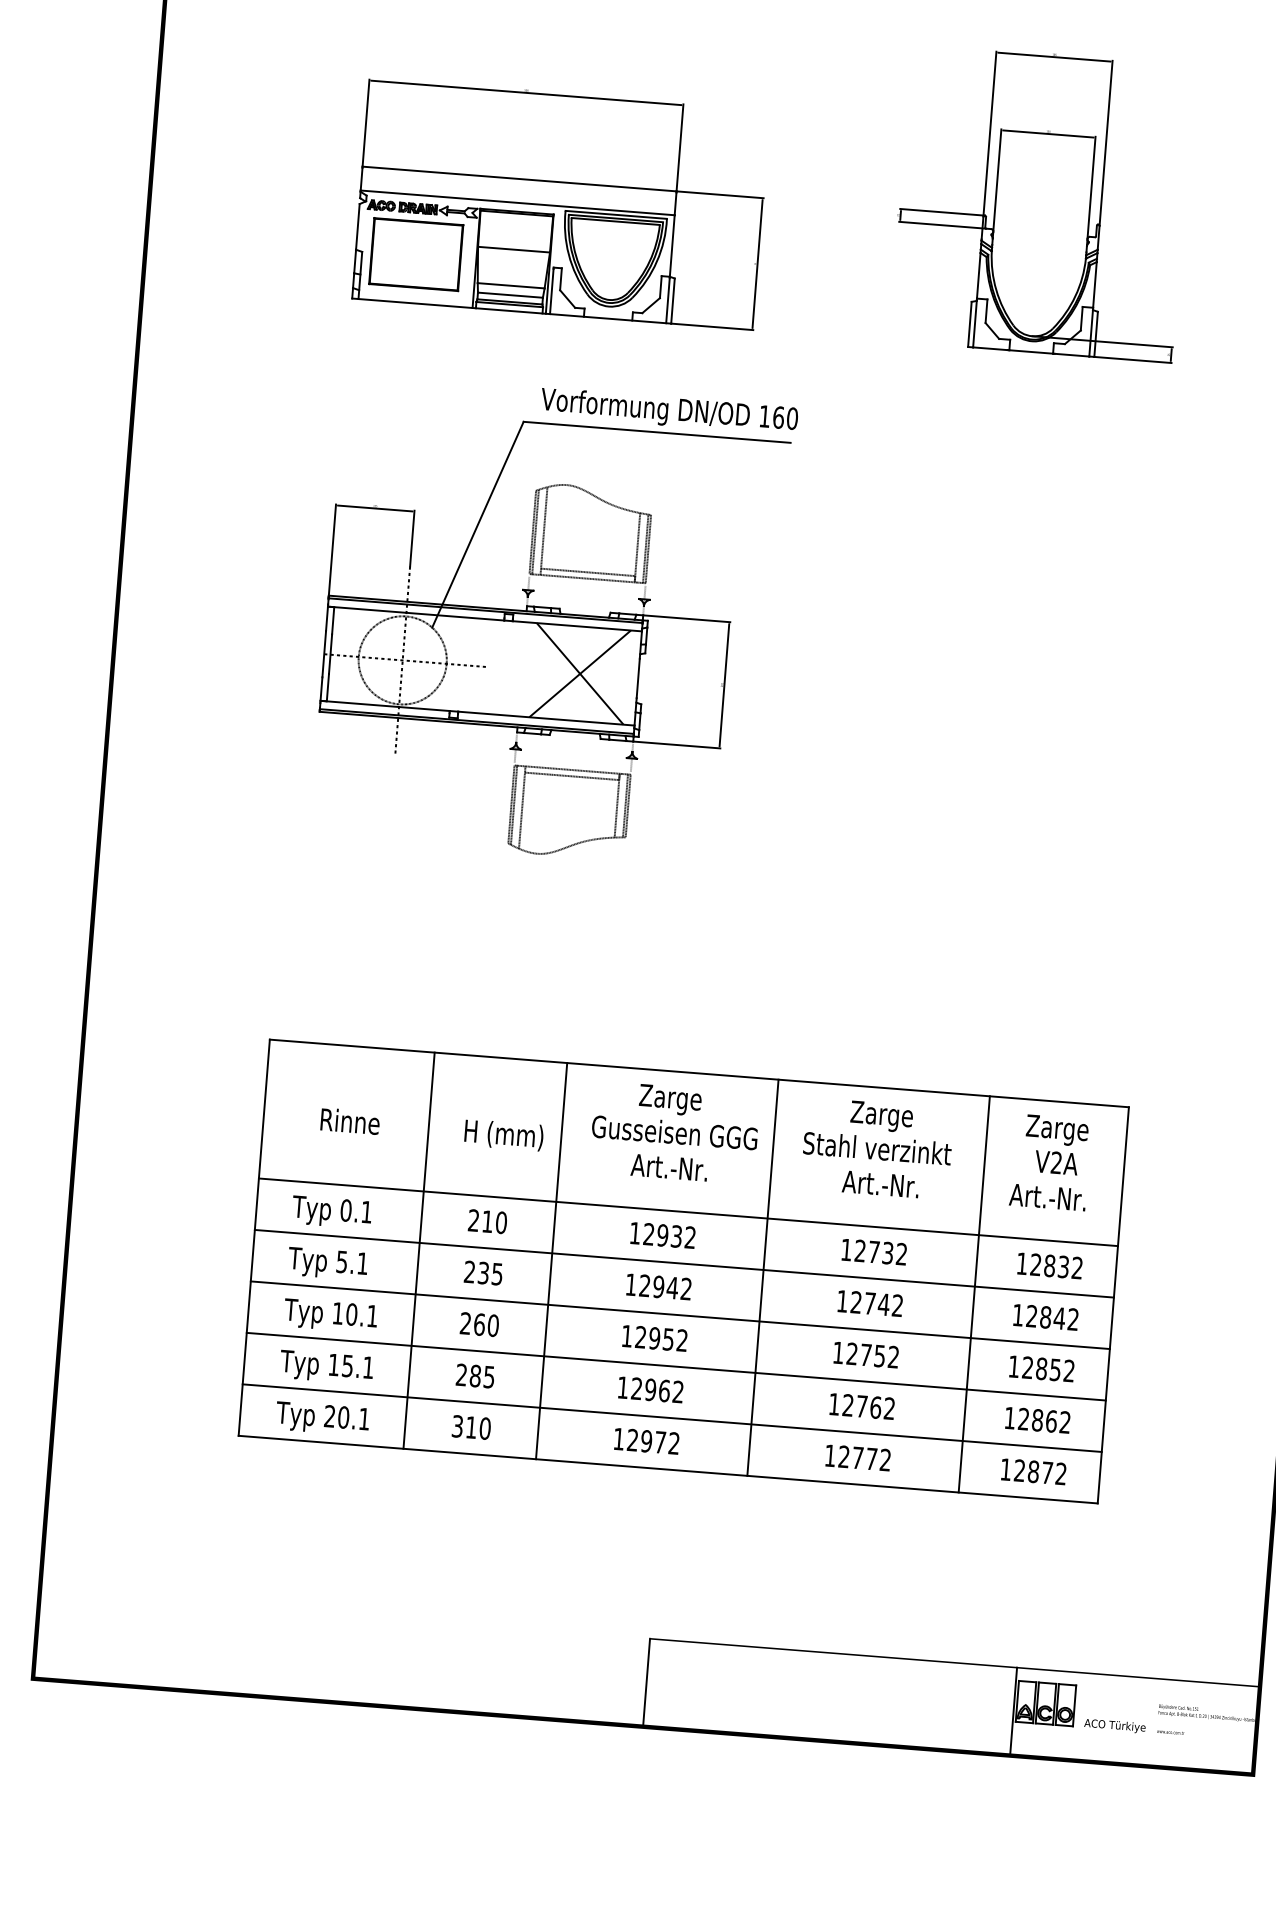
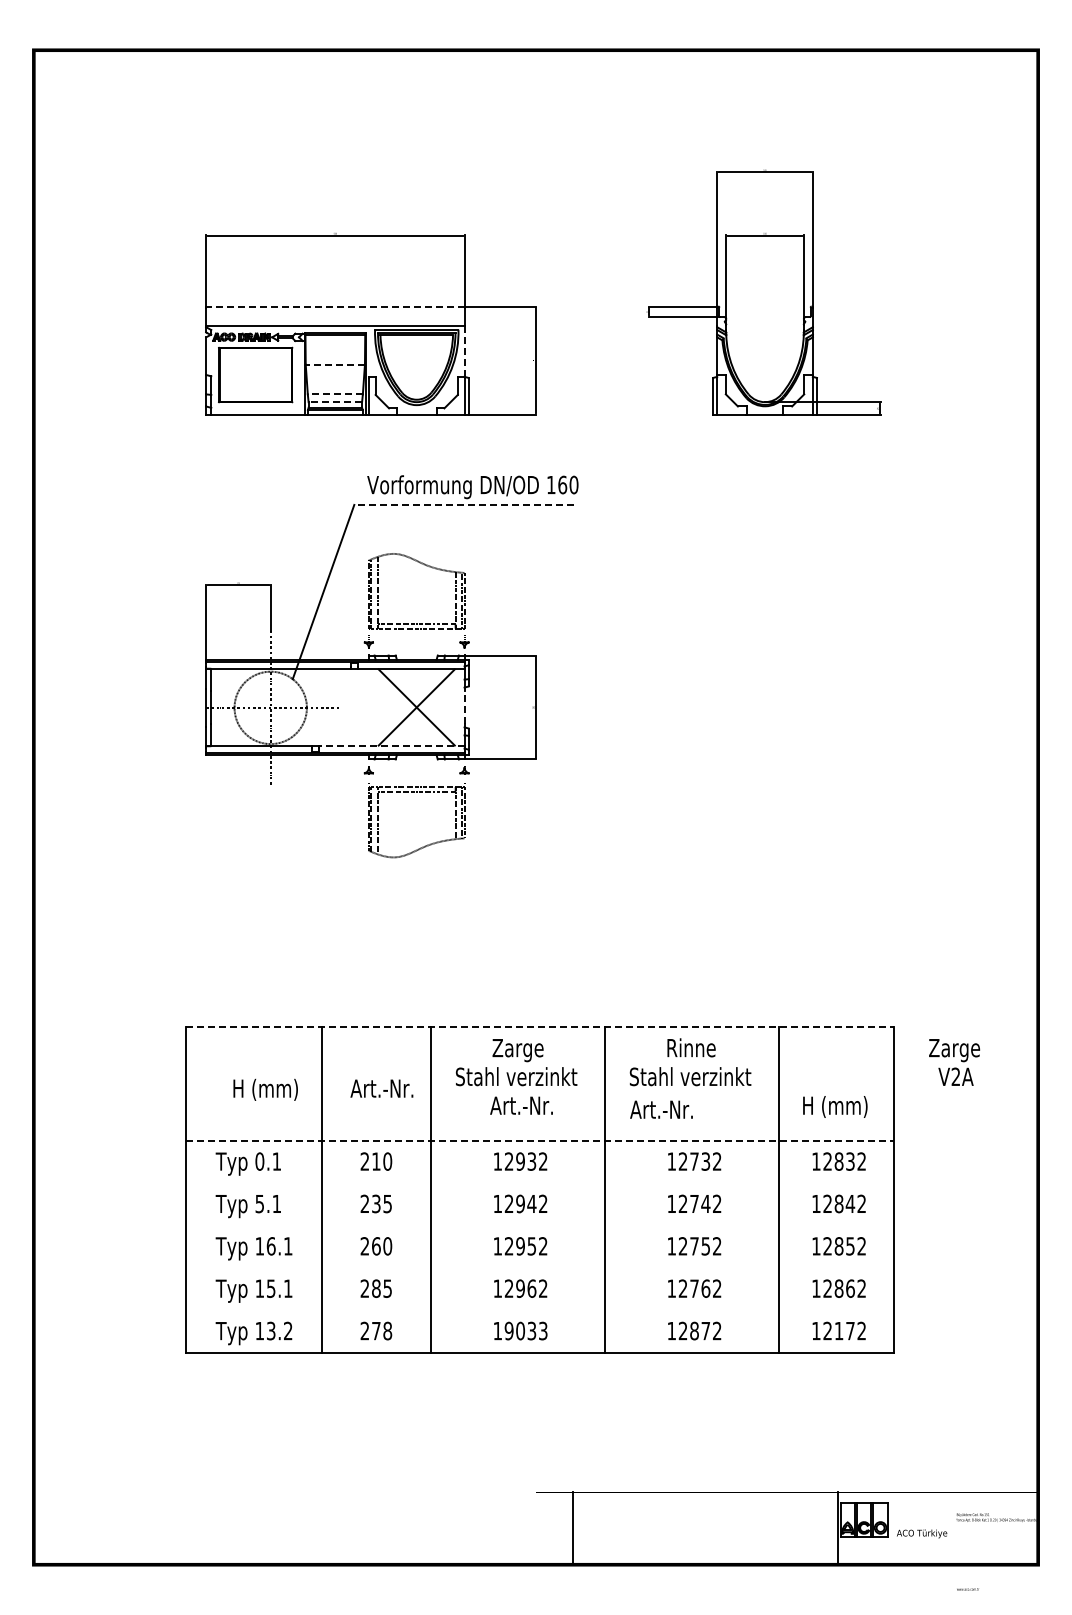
line: (518, 178) -> (334, 306), solid -> dashed
line: (672, 245) -> (464, 351), solid -> dashed
line: (514, 249) -> (335, 364), solid -> dashed
line: (511, 285) -> (335, 394), solid -> dashed
line: (510, 295) -> (335, 402), solid -> dashed
line: (657, 431) -> (464, 504), solid -> dashed
line: (638, 678) -> (464, 707), solid -> dashed
line: (546, 718) -> (392, 746), solid -> dashed
line: (699, 1073) -> (540, 1026), solid -> dashed
text: (881, 1116) -> (691, 1050), Zarge -> Rinne
text: (361, 1123) -> (266, 1089), Rinne -> H (mm)
text: (674, 1132) -> (523, 1076), Gusseisen GGG -> Stahl verzinkt
text: (503, 1134) -> (383, 1089), H (mm) -> Art.-Nr.
text: (1056, 1145) -> (954, 1062), moved
text: (880, 1184) -> (661, 1109), moved
text: (1049, 1198) -> (834, 1106), Art.-Nr. -> H (mm)
line: (689, 1211) -> (540, 1140), solid -> dashed
line: (683, 1263) -> (539, 1183), removed
text: (352, 1314) -> (271, 1246), 10.1 -> 16.1
line: (679, 1314) -> (539, 1225), removed
line: (675, 1367) -> (539, 1268), removed
text: (346, 1417) -> (273, 1330), 20.1 -> 13.2
line: (671, 1418) -> (539, 1310), removed
text: (471, 1428) -> (376, 1331), 310 -> 278
text: (652, 1441) -> (525, 1330), 12972 -> 19033
text: (858, 1457) -> (694, 1330), 12772 -> 12872
text: (1032, 1471) -> (838, 1330), 12872 -> 12172
line: (647, 1682) -> (573, 1528), moved
text: (1170, 1732) -> (967, 1589), moved

